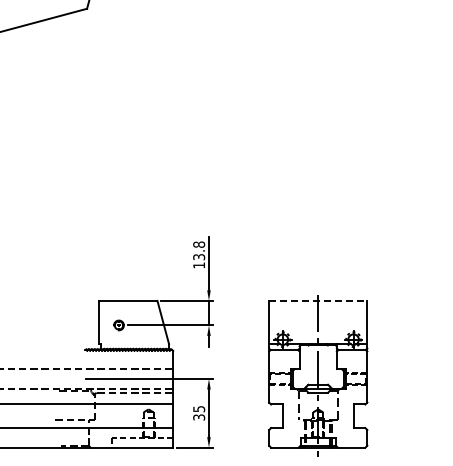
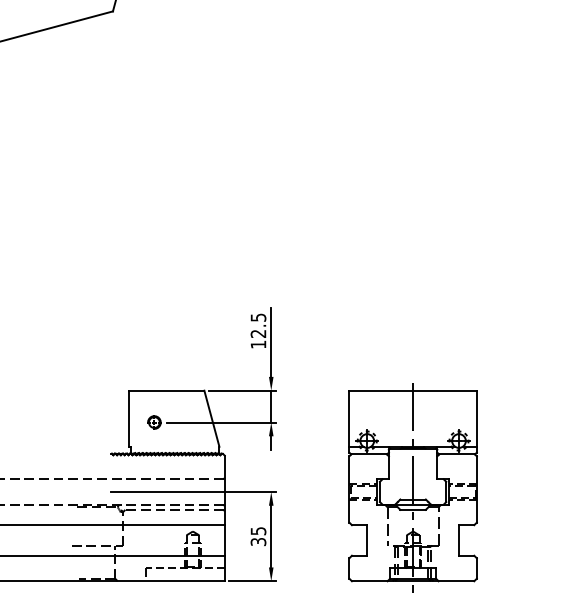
text: (199, 250) -> (258, 325), 13.8 -> 12.5
line: (318, 300) -> (413, 390), dashed -> solid

